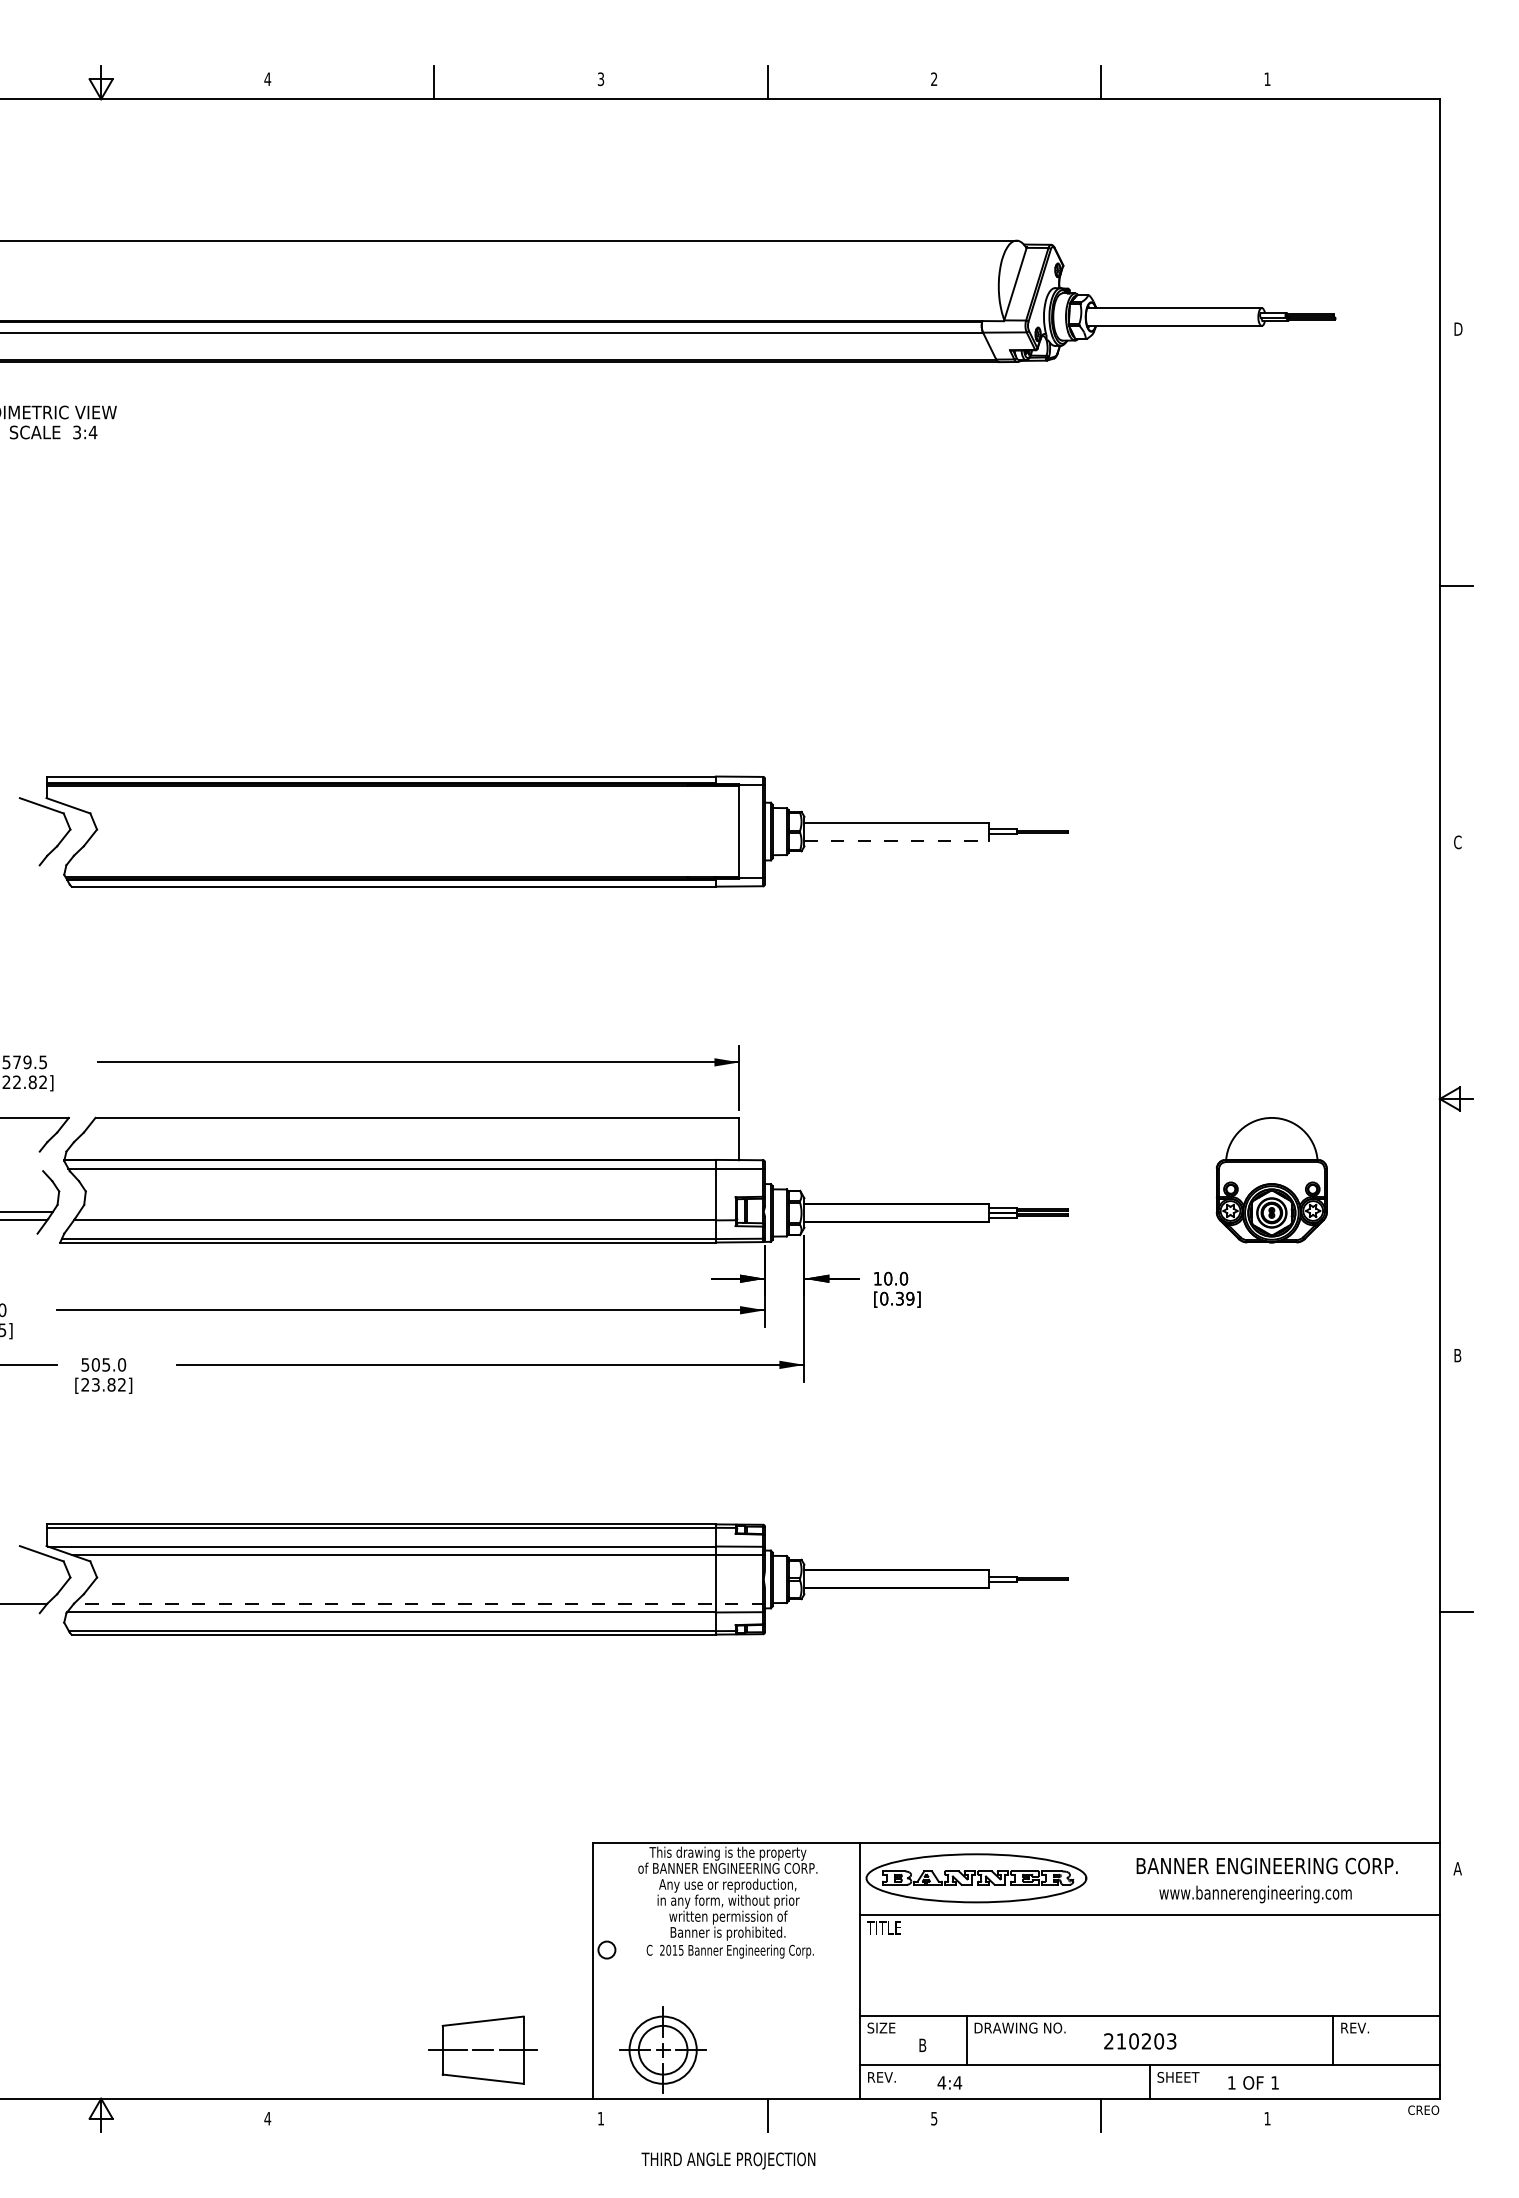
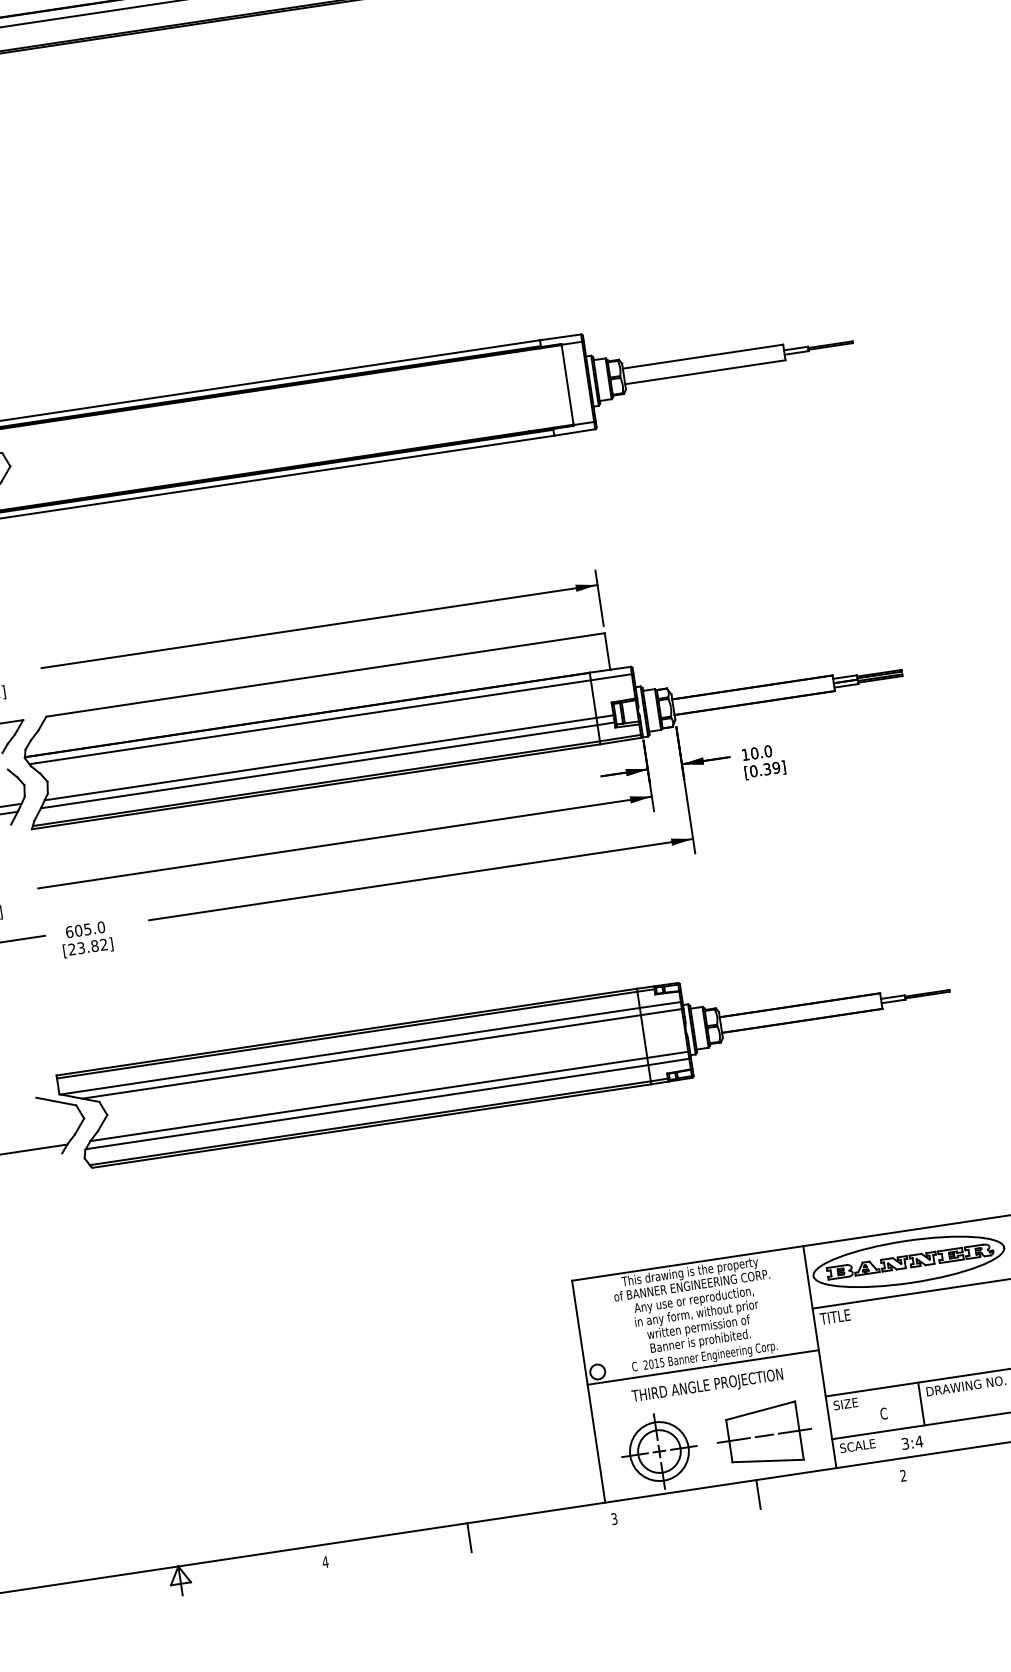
line: (897, 840) -> (705, 372), dashed -> solid
line: (408, 1212) -> (330, 758), added
text: (85, 1364) -> (69, 931), 505.0 -> 605.0
line: (419, 1604) -> (390, 1096), dashed -> solid
line: (726, 1962) -> (703, 1367), added
text: (922, 2045) -> (883, 1413), B -> C
part: (482, 2049) -> (763, 1435), moved
text: (887, 2077) -> (857, 1446), REV. -> SCALE
text: (941, 2082) -> (904, 1443), 4:4 -> 3:4
line: (434, 2115) -> (469, 1537), added
text: (600, 2118) -> (613, 1518), 1 -> 3
text: (934, 2118) -> (903, 1475), 5 -> 2
text: (728, 2160) -> (707, 1386), moved

